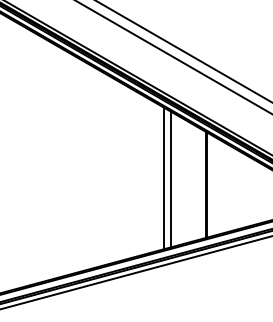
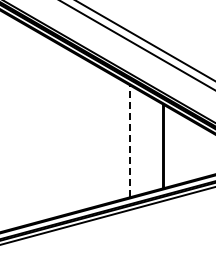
line: (163, 178) -> (129, 141), solid -> dashed
line: (171, 178) -> (135, 141), removed

